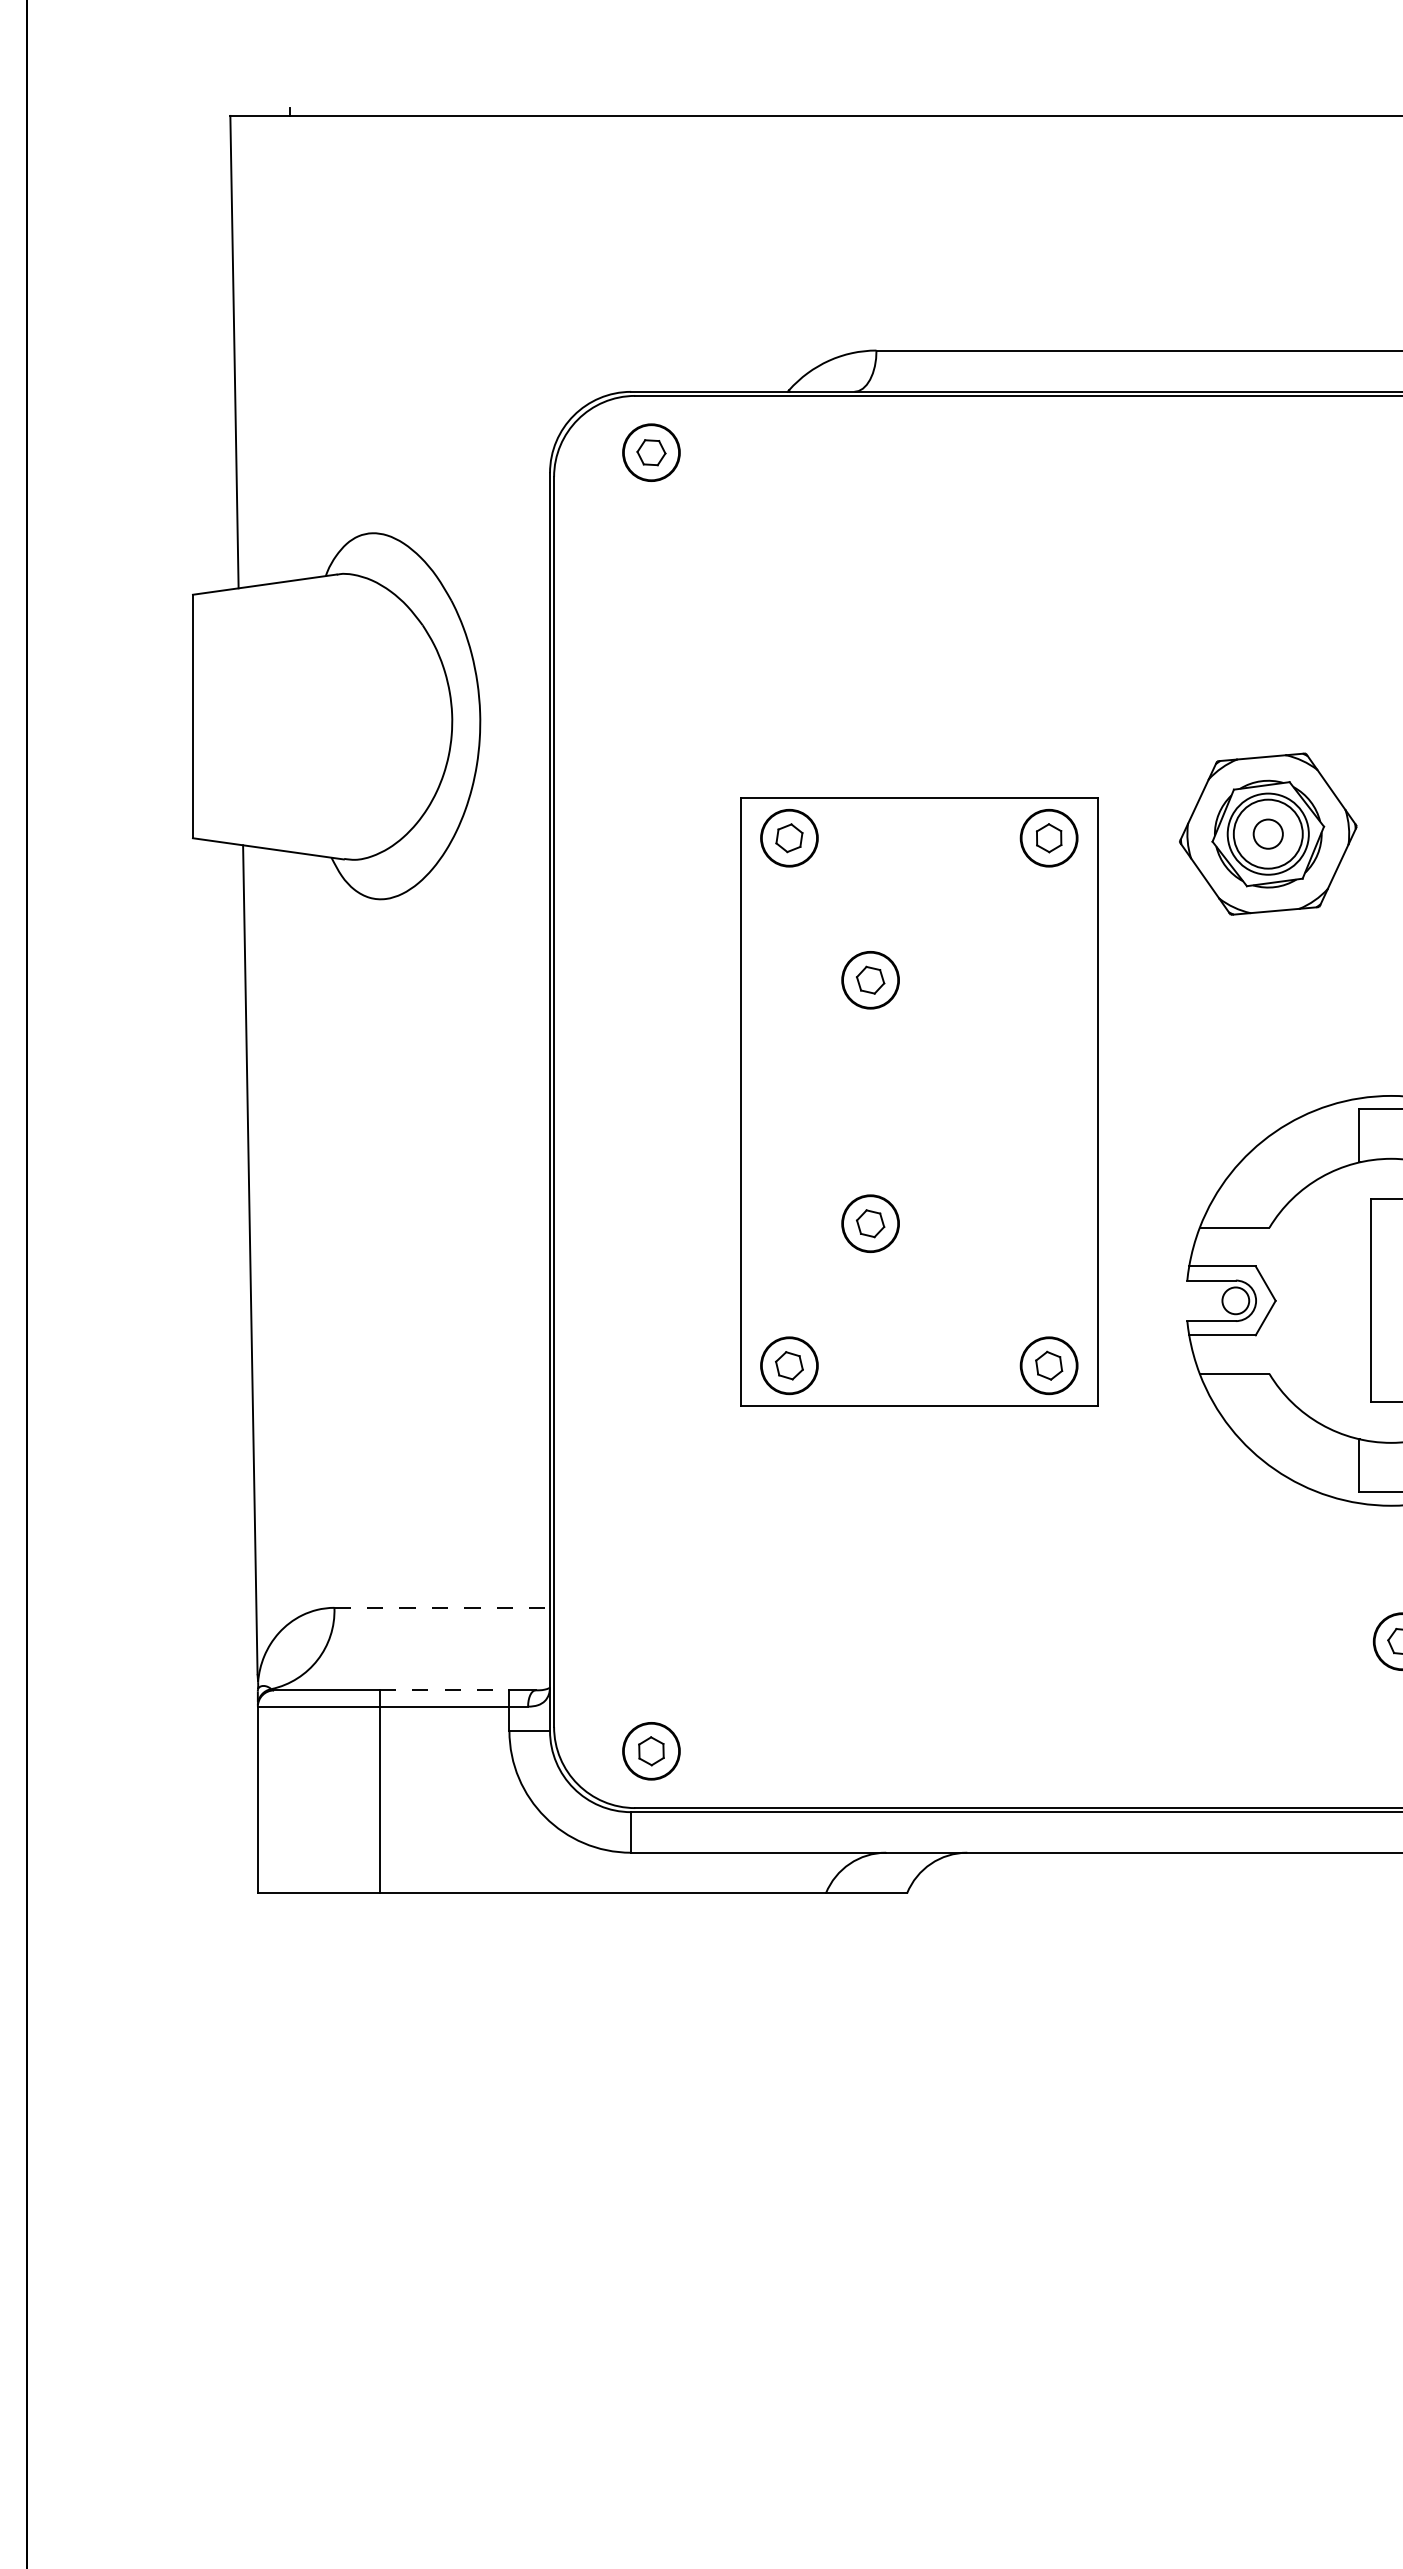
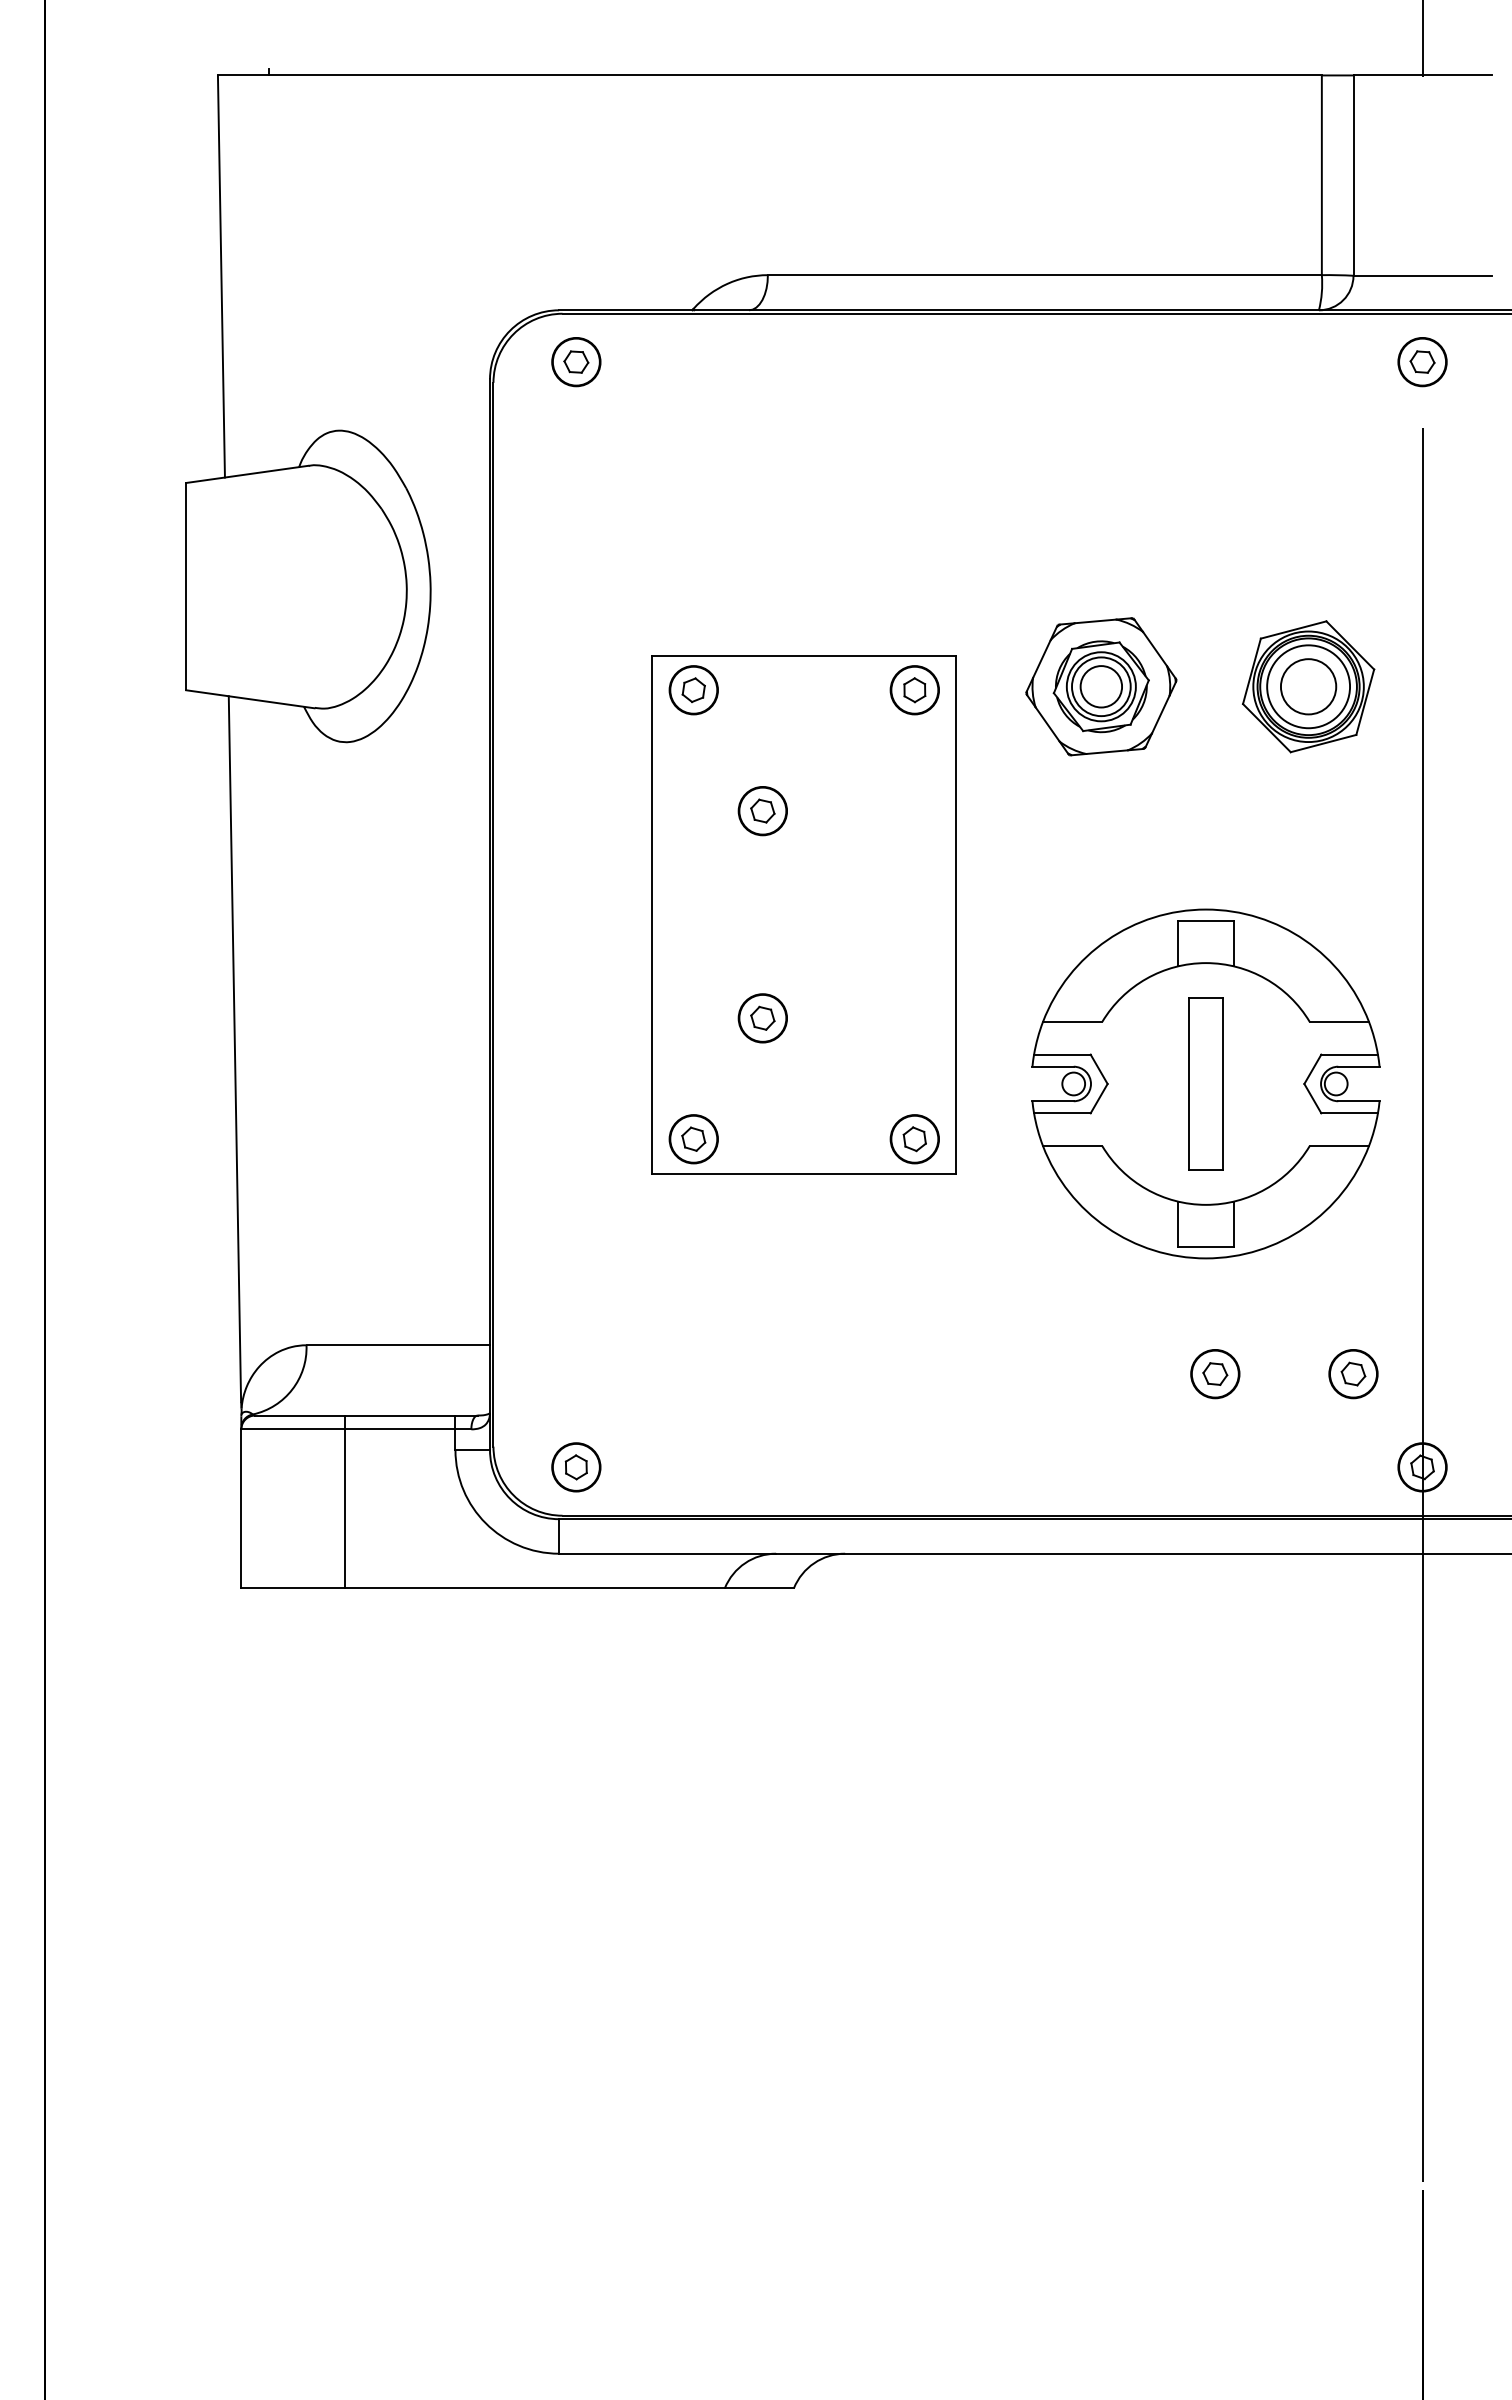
circle: (1268, 833) -> (1101, 686), size x1.67
line: (442, 1608) -> (398, 1345), dashed -> solid
line: (444, 1690) -> (400, 1415), dashed -> solid

